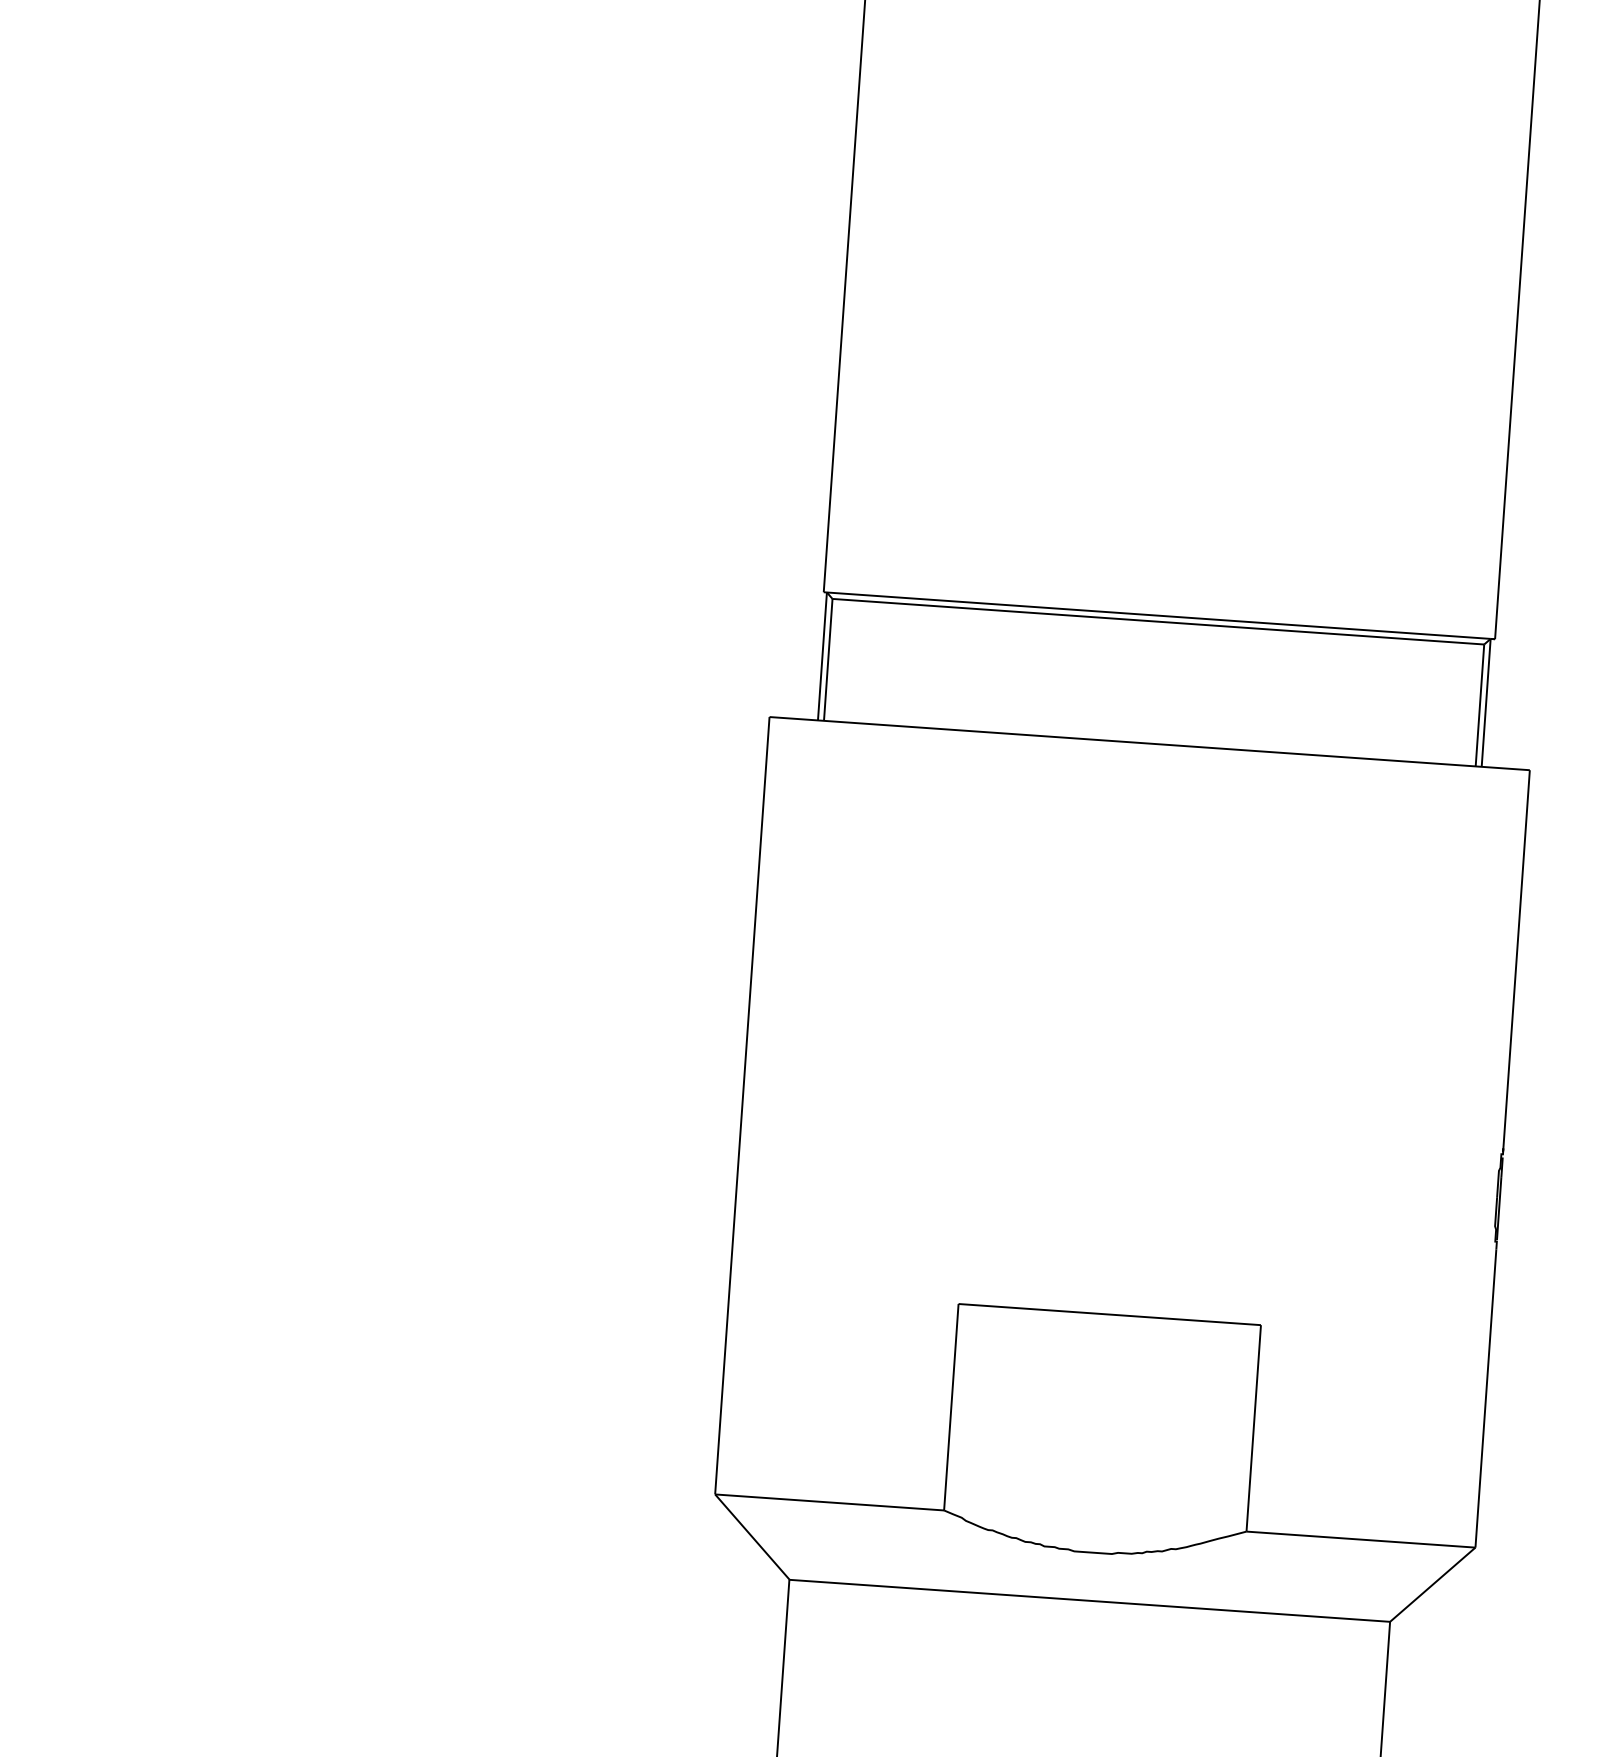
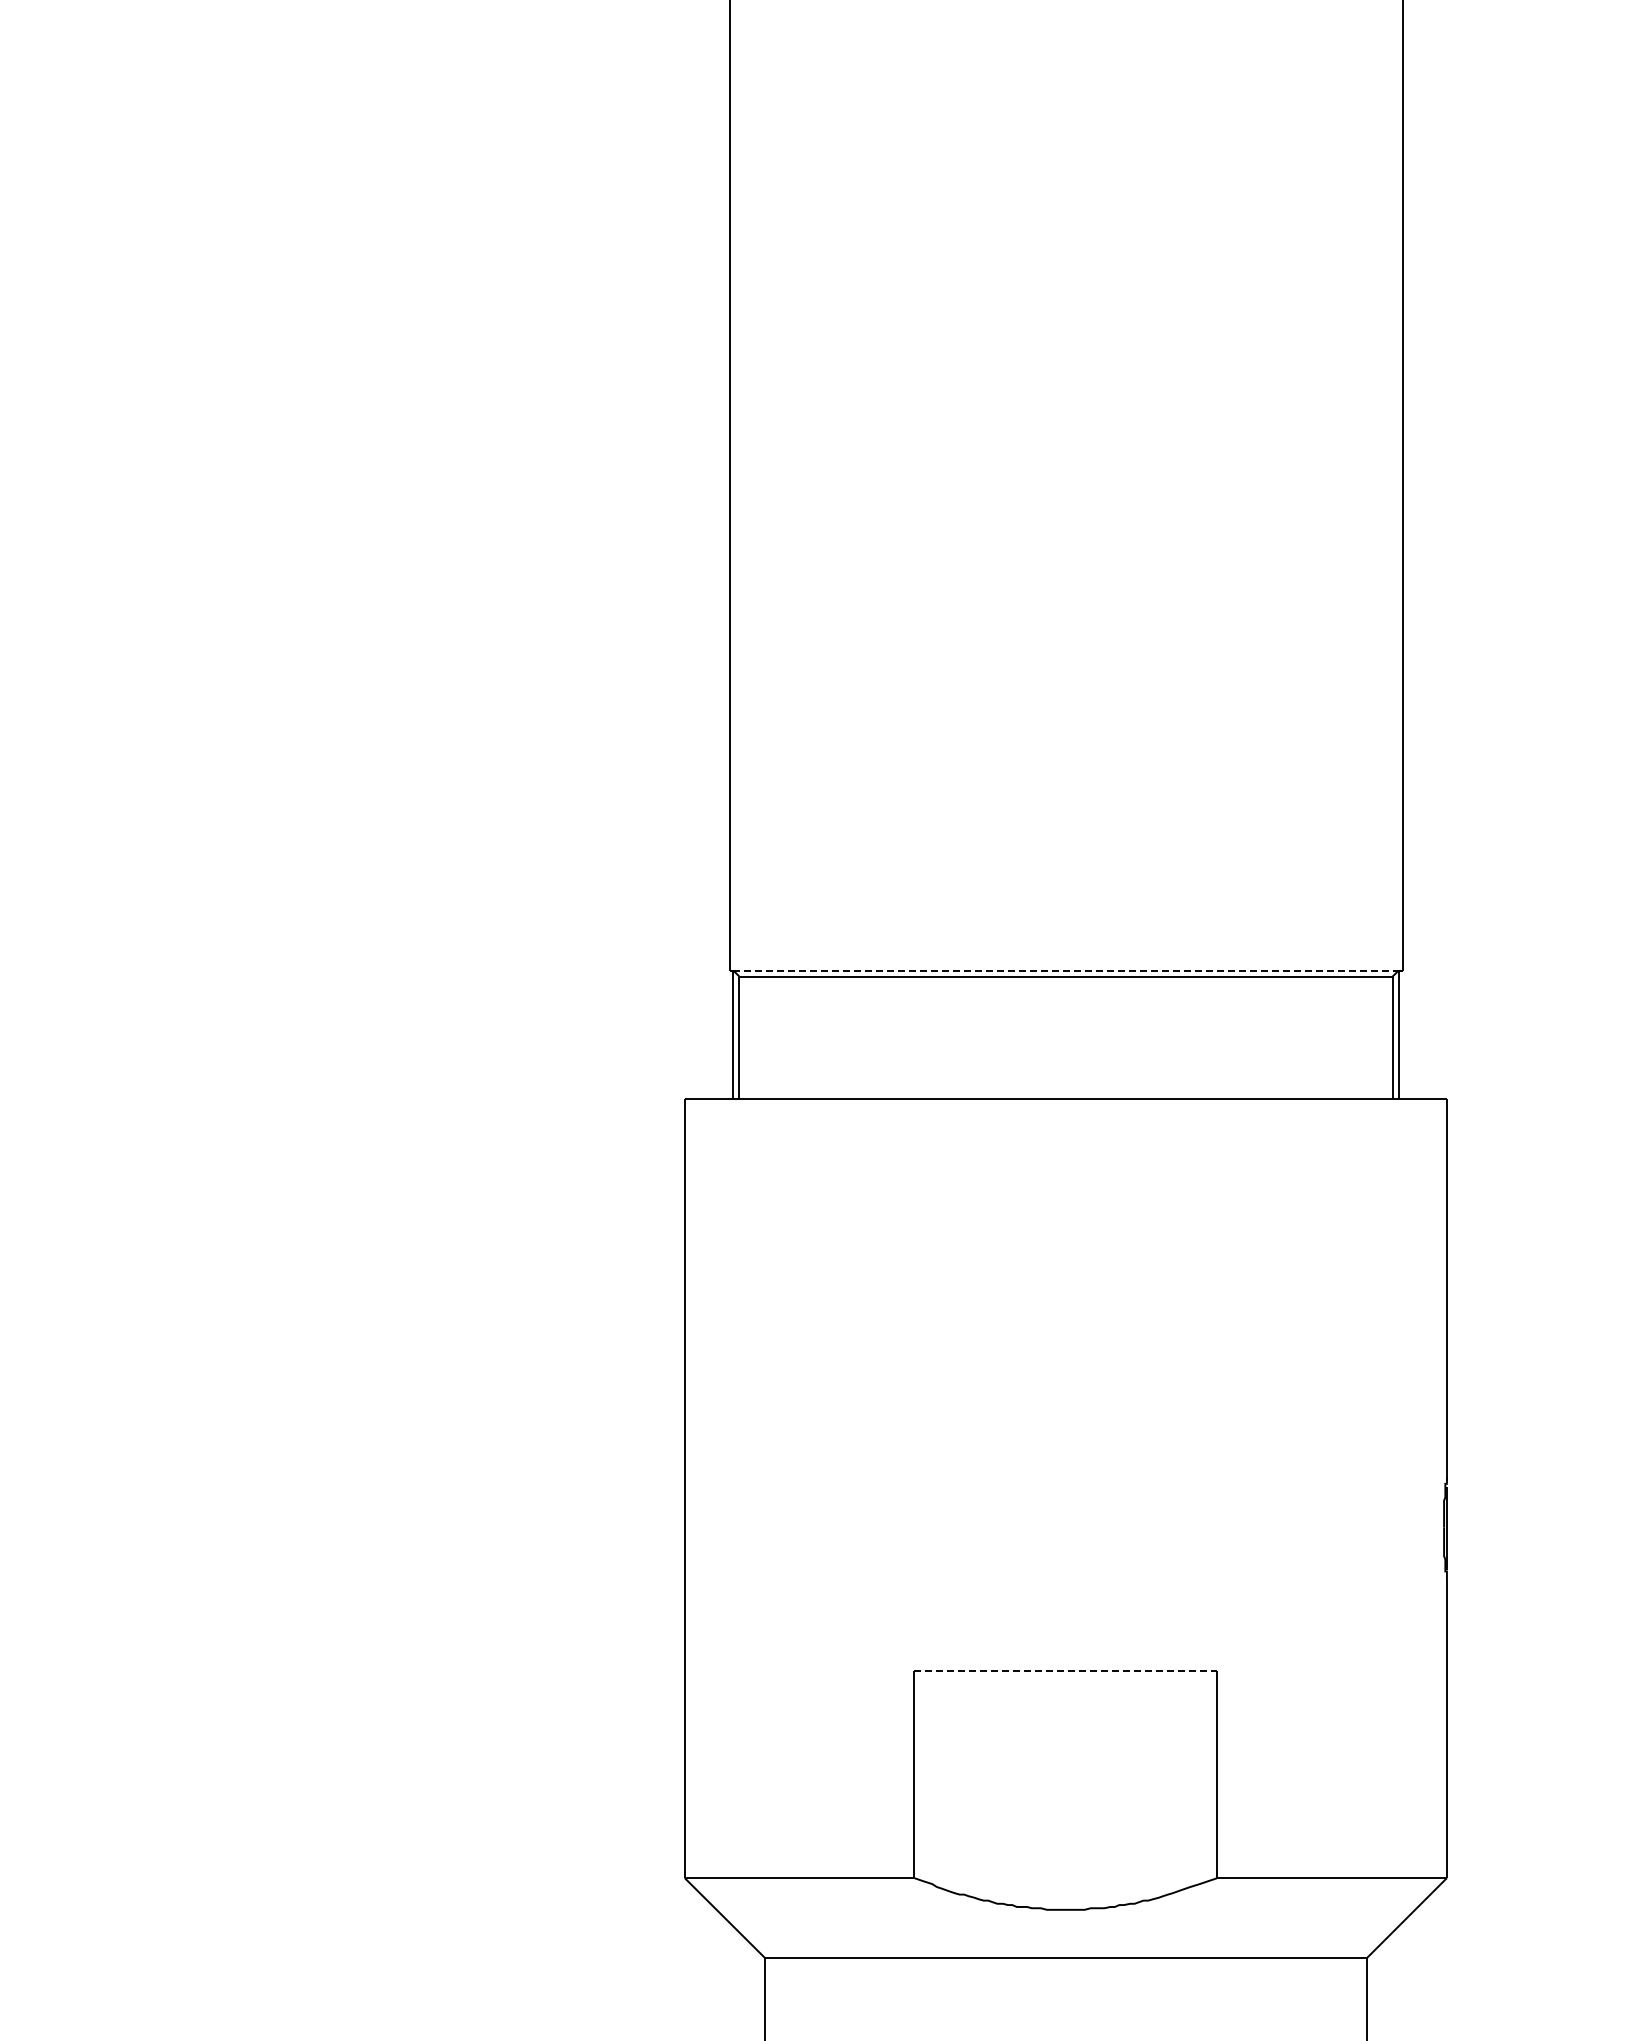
line: (1159, 615) -> (1066, 970), solid -> dashed
line: (1109, 1314) -> (1065, 1671), solid -> dashed

